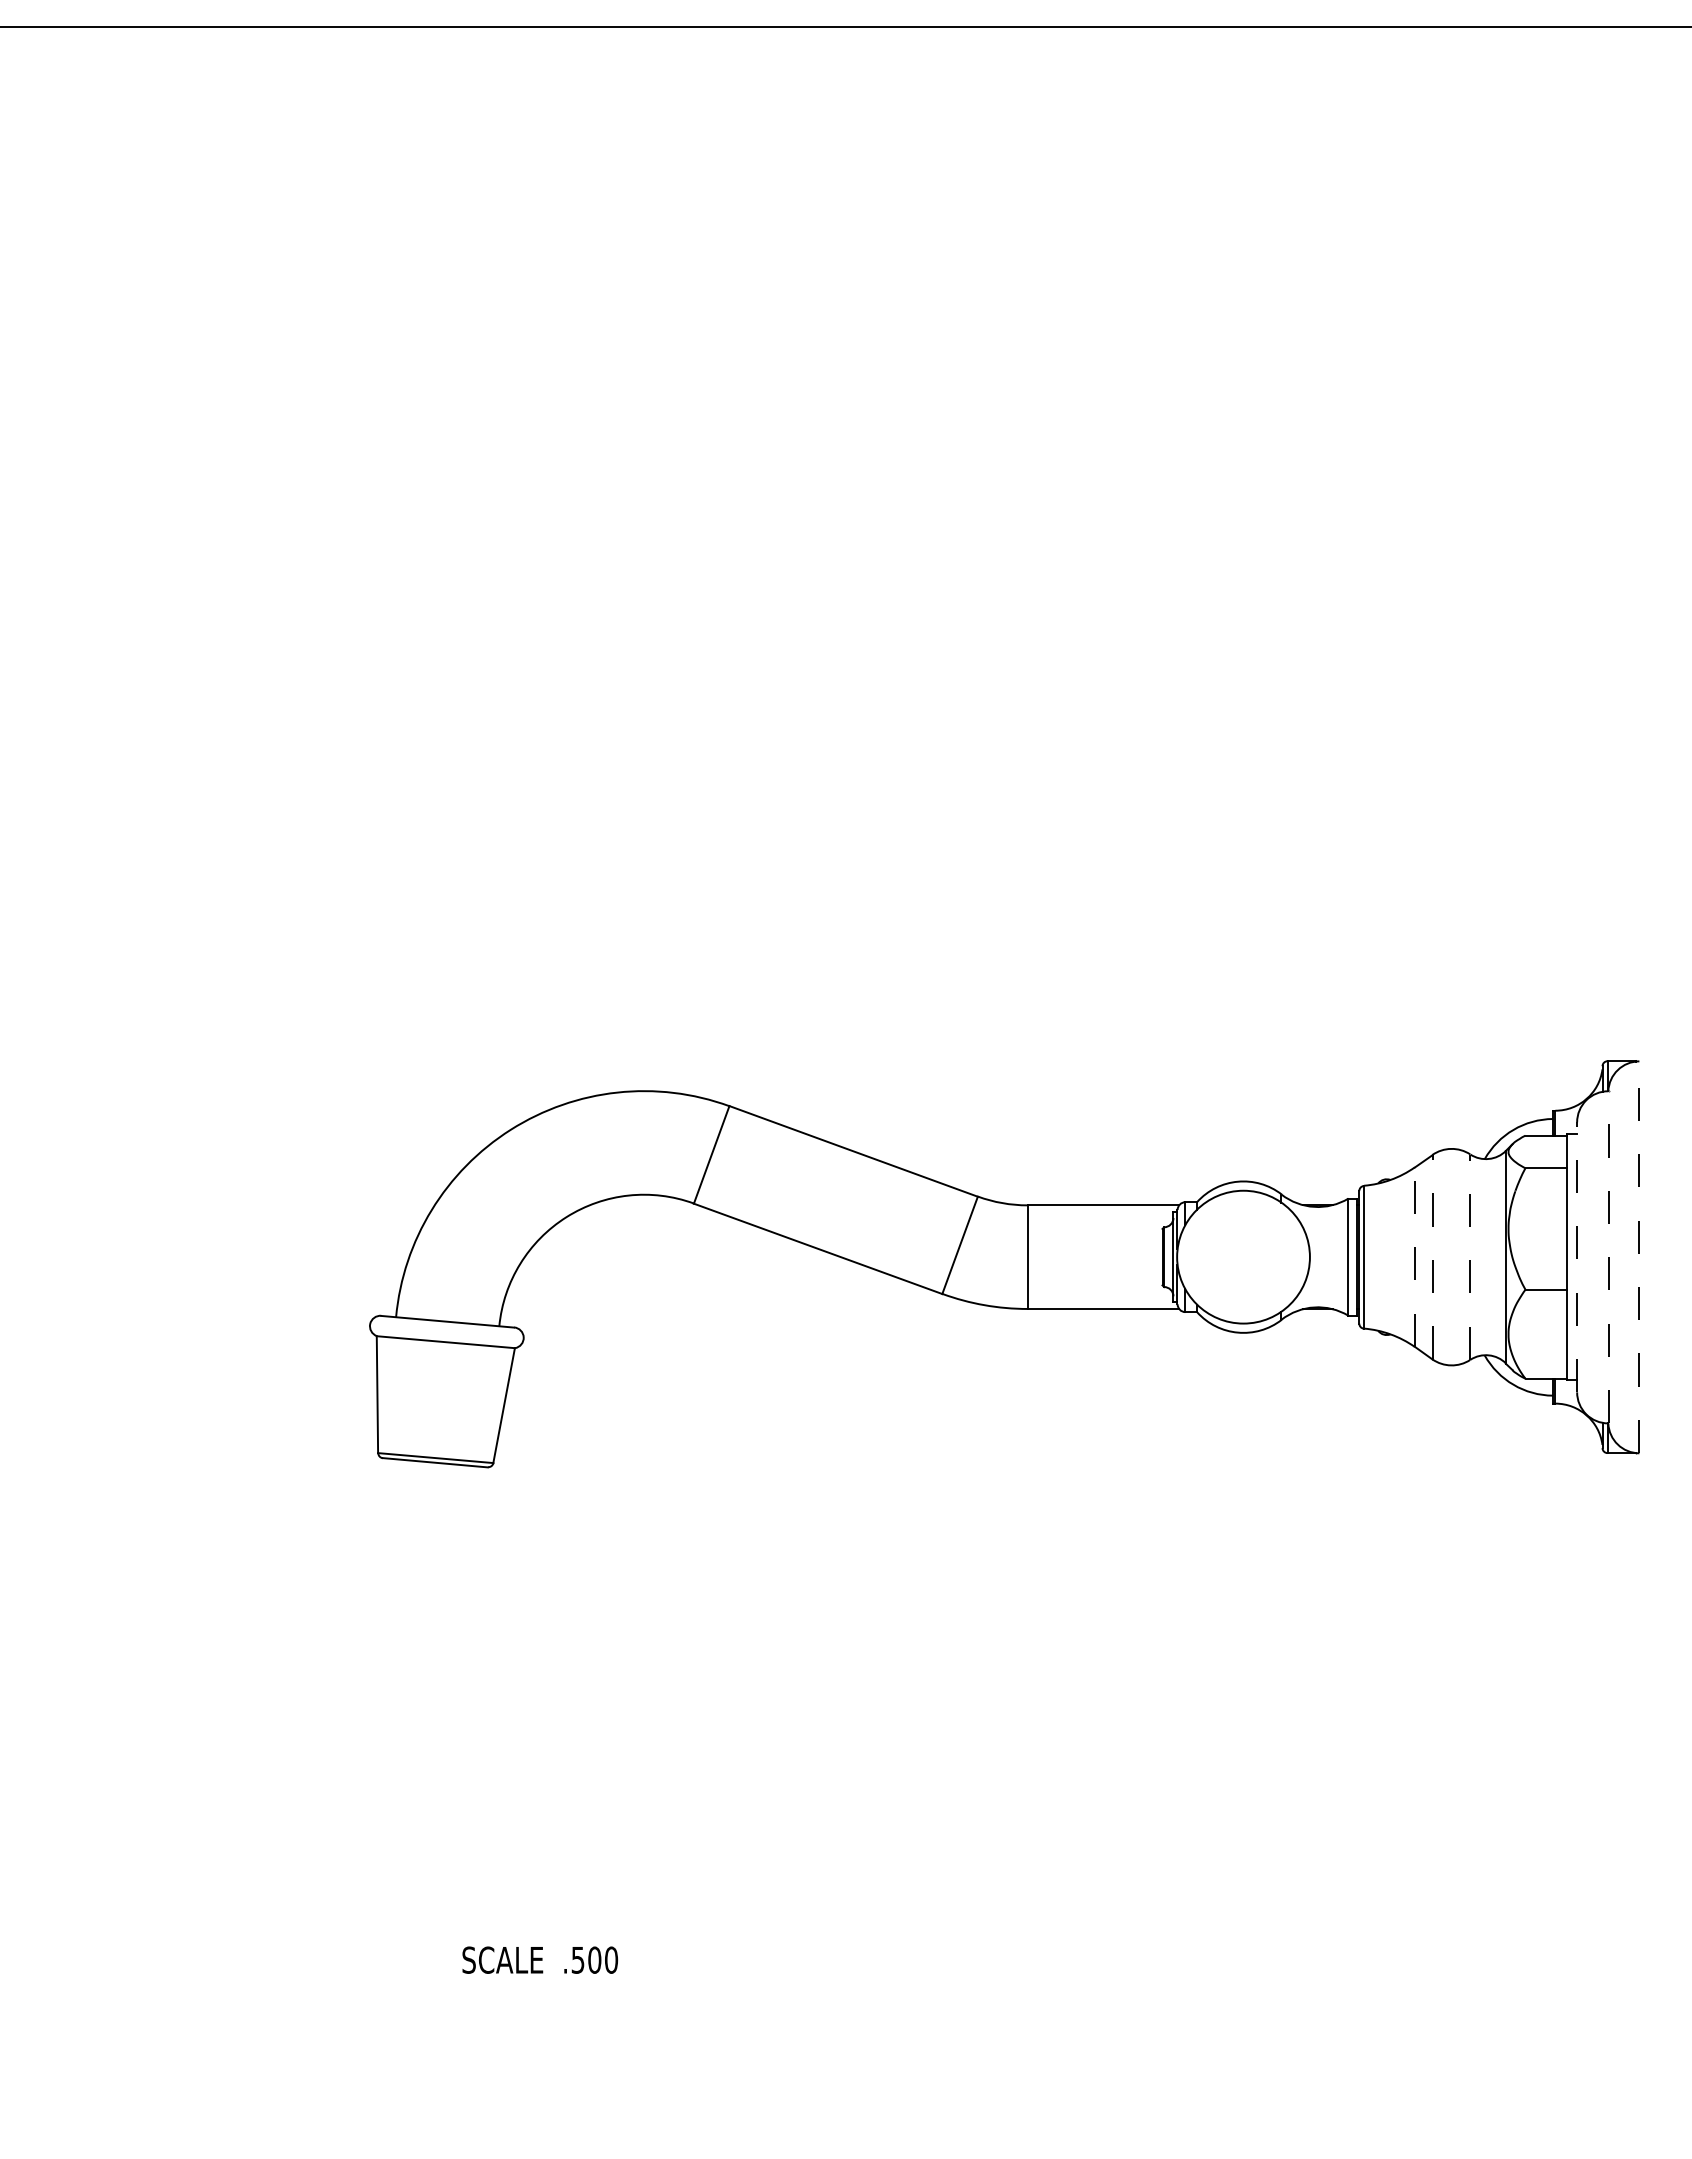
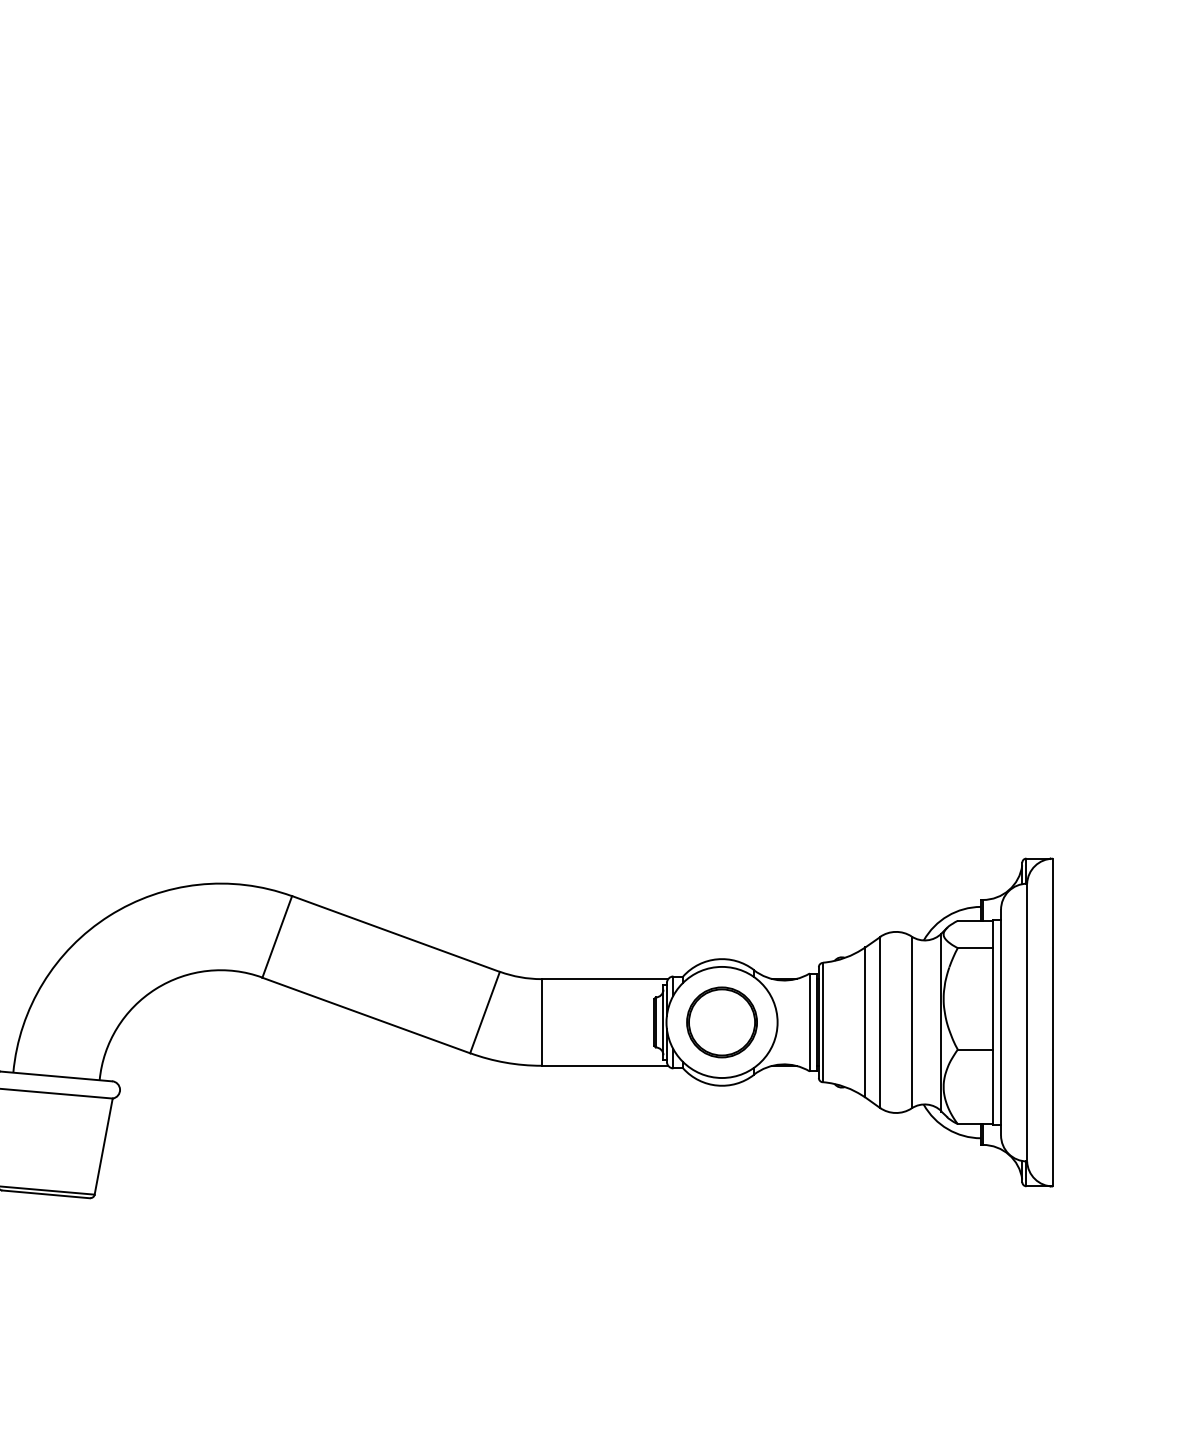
part: (1243, 1256) -> (722, 1021), added
line: (1432, 1256) -> (880, 1021), dashed -> solid
line: (1608, 1256) -> (1027, 1021), dashed -> solid
line: (1414, 1257) -> (865, 1022), dashed -> solid
line: (1470, 1257) -> (911, 1022), dashed -> solid
line: (1577, 1257) -> (1001, 1022), dashed -> solid
line: (1639, 1257) -> (1053, 1022), dashed -> solid

